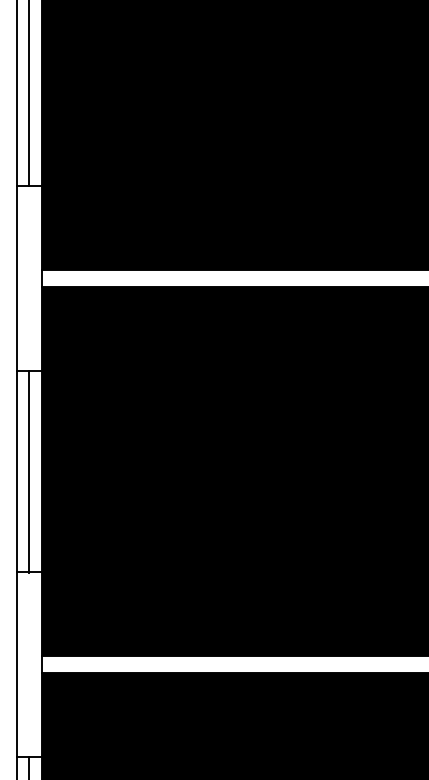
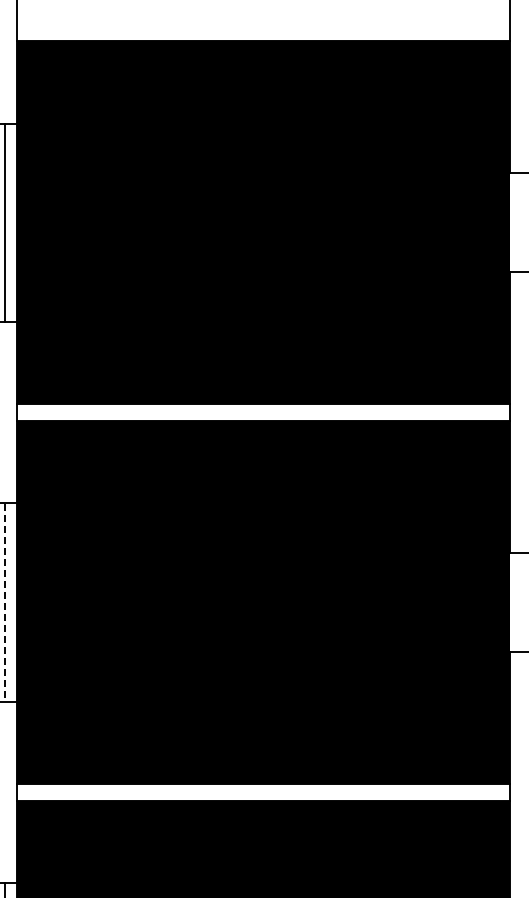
line: (29, 472) -> (4, 603), solid -> dashed

